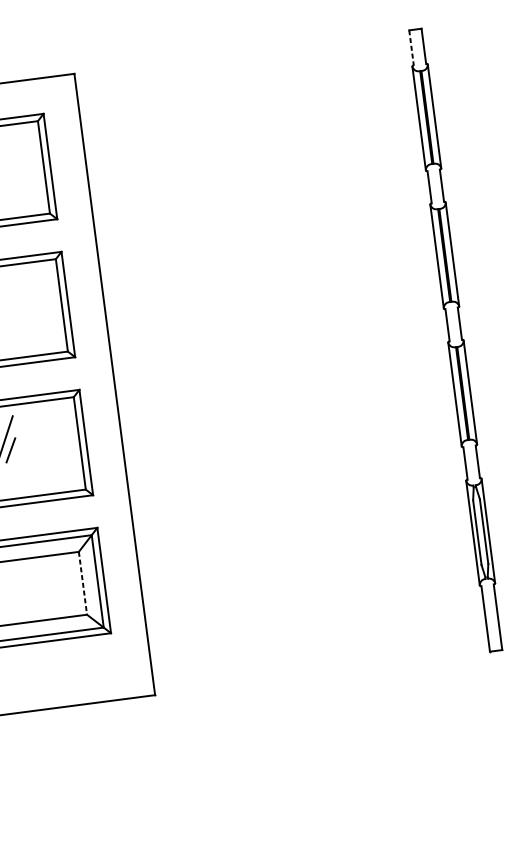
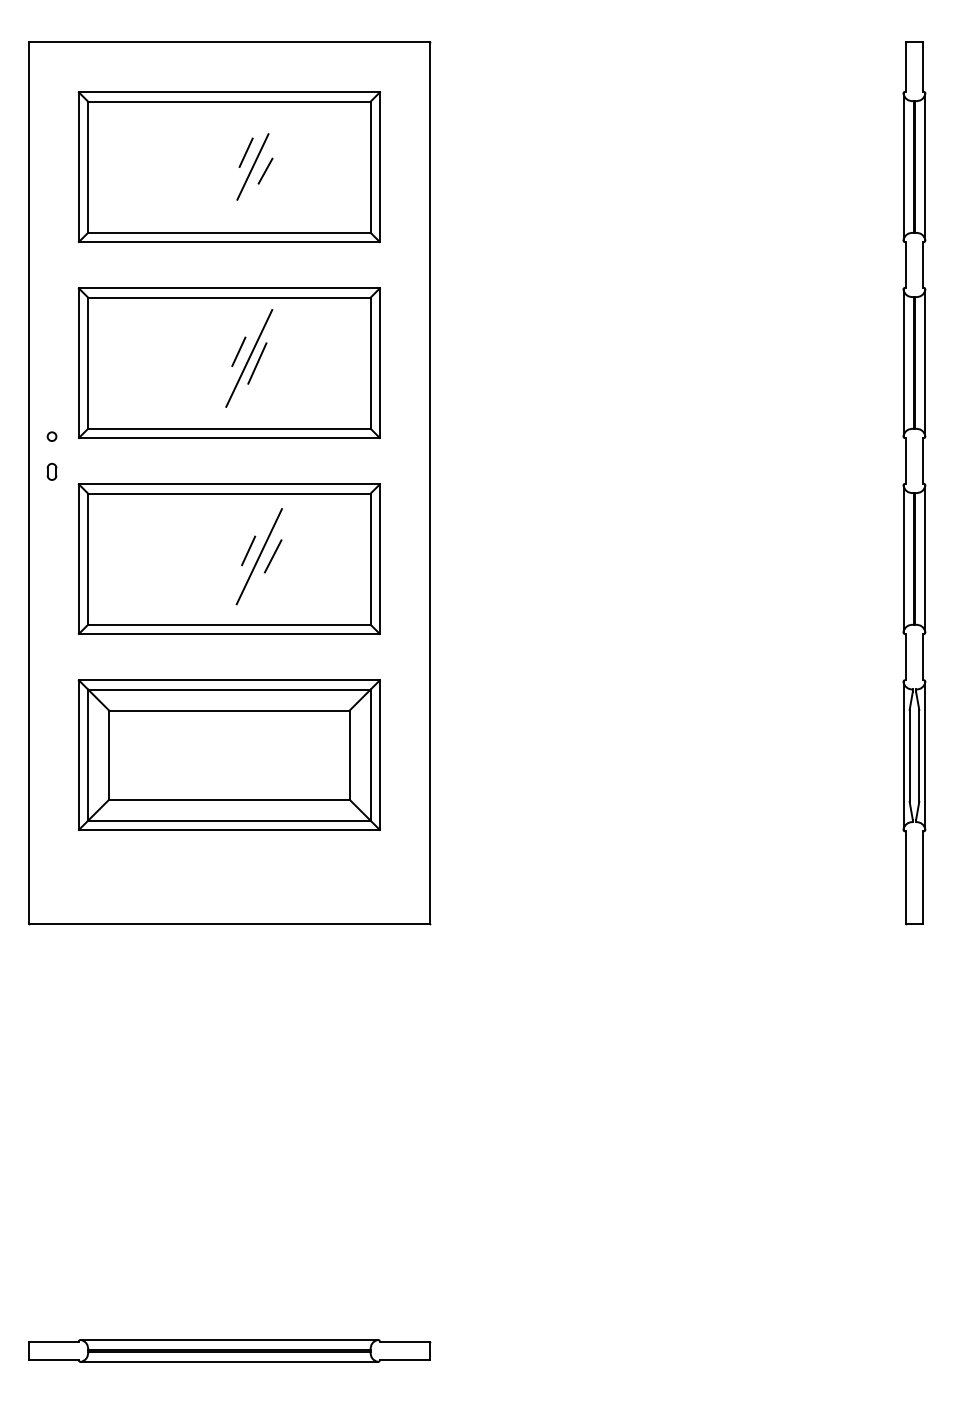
line: (411, 48) -> (905, 67), dashed -> solid
line: (82, 583) -> (349, 755), dashed -> solid

